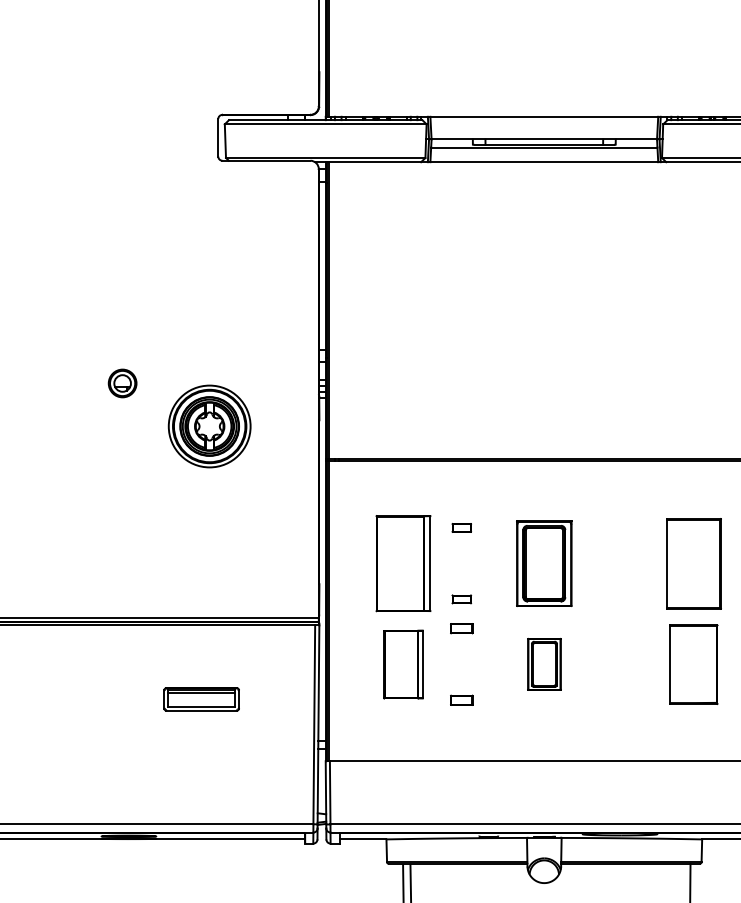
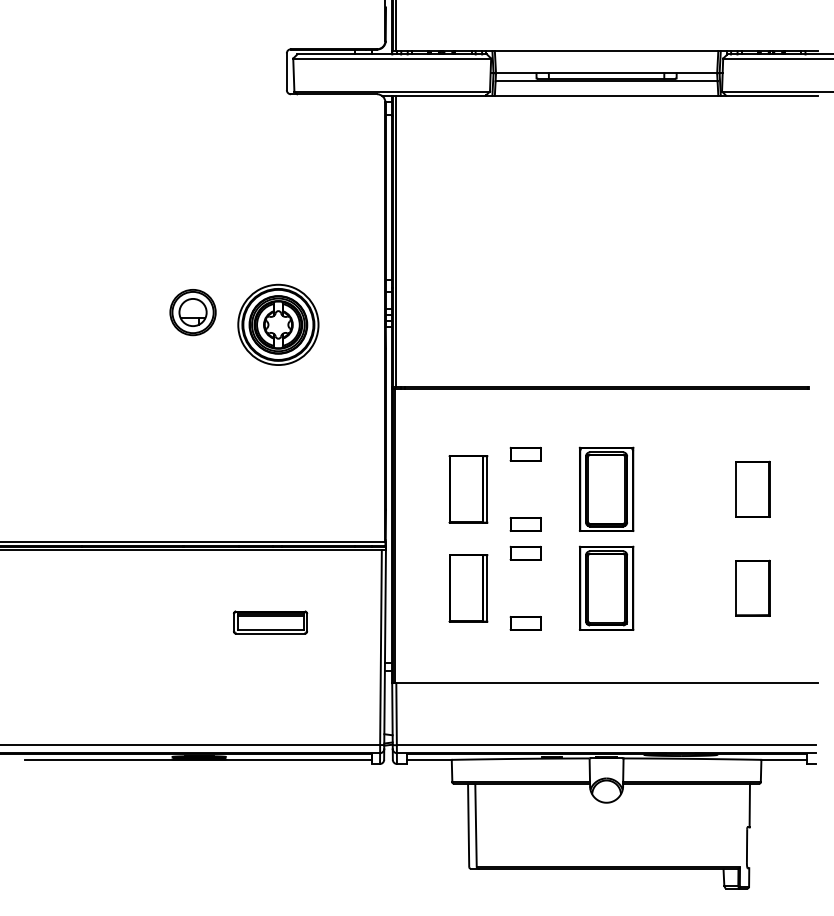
part: (122, 383) -> (192, 312), size x1.67
part: (209, 426) -> (278, 324), moved
part: (461, 528) -> (525, 454), size x1.67
part: (693, 562) -> (752, 488), size x0.62
part: (403, 563) -> (468, 489), size x0.71
part: (461, 599) -> (525, 524), size x1.67
part: (461, 627) -> (525, 552), size x1.43
part: (544, 663) -> (606, 587), size x1.67
part: (693, 663) -> (752, 587), size x0.71
part: (461, 700) -> (525, 623), size x1.43

